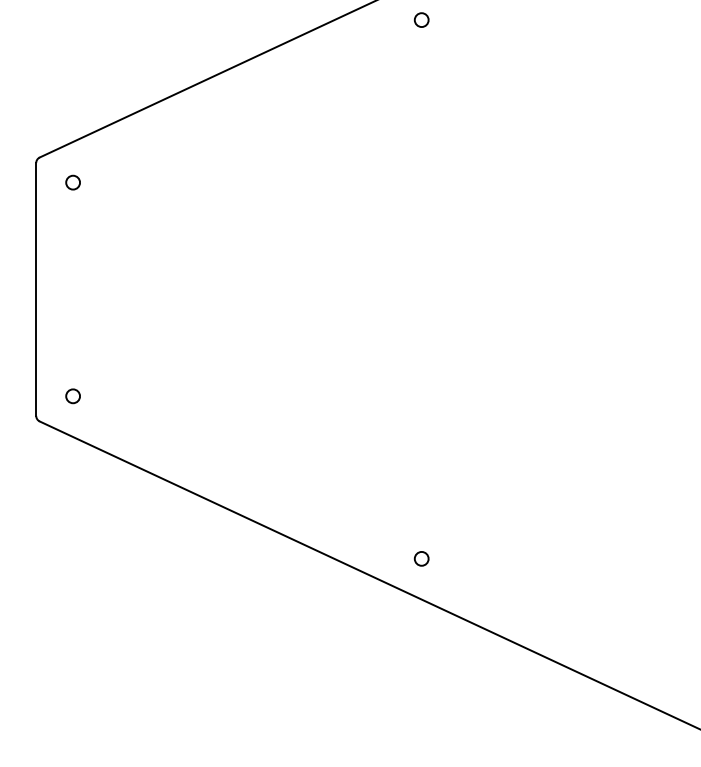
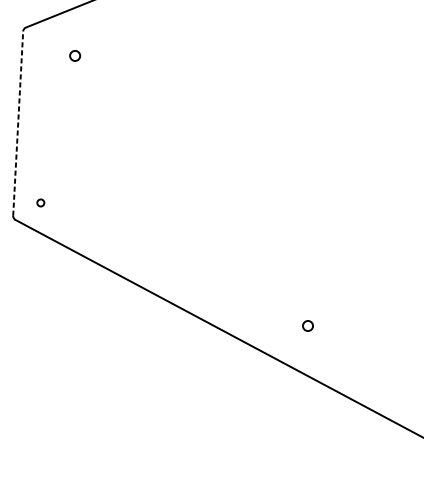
circle: (72, 182) -> (74, 55), moved
line: (36, 289) -> (18, 123), solid -> dashed
circle: (72, 396) -> (40, 203), size x0.7
circle: (421, 558) -> (307, 325), moved

